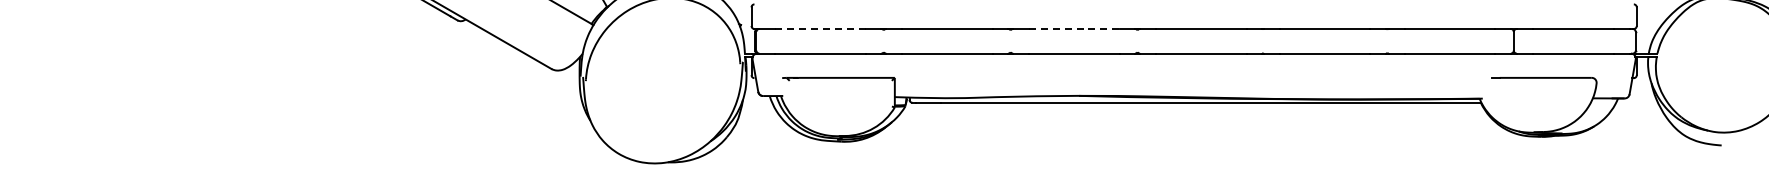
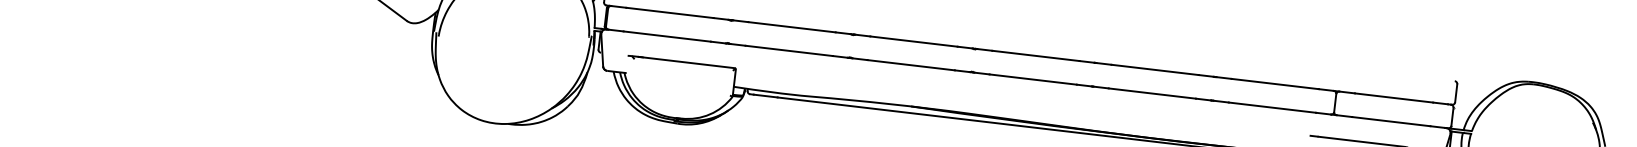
line: (820, 28) -> (670, 12), dashed -> solid
line: (1074, 28) -> (914, 41), dashed -> solid

